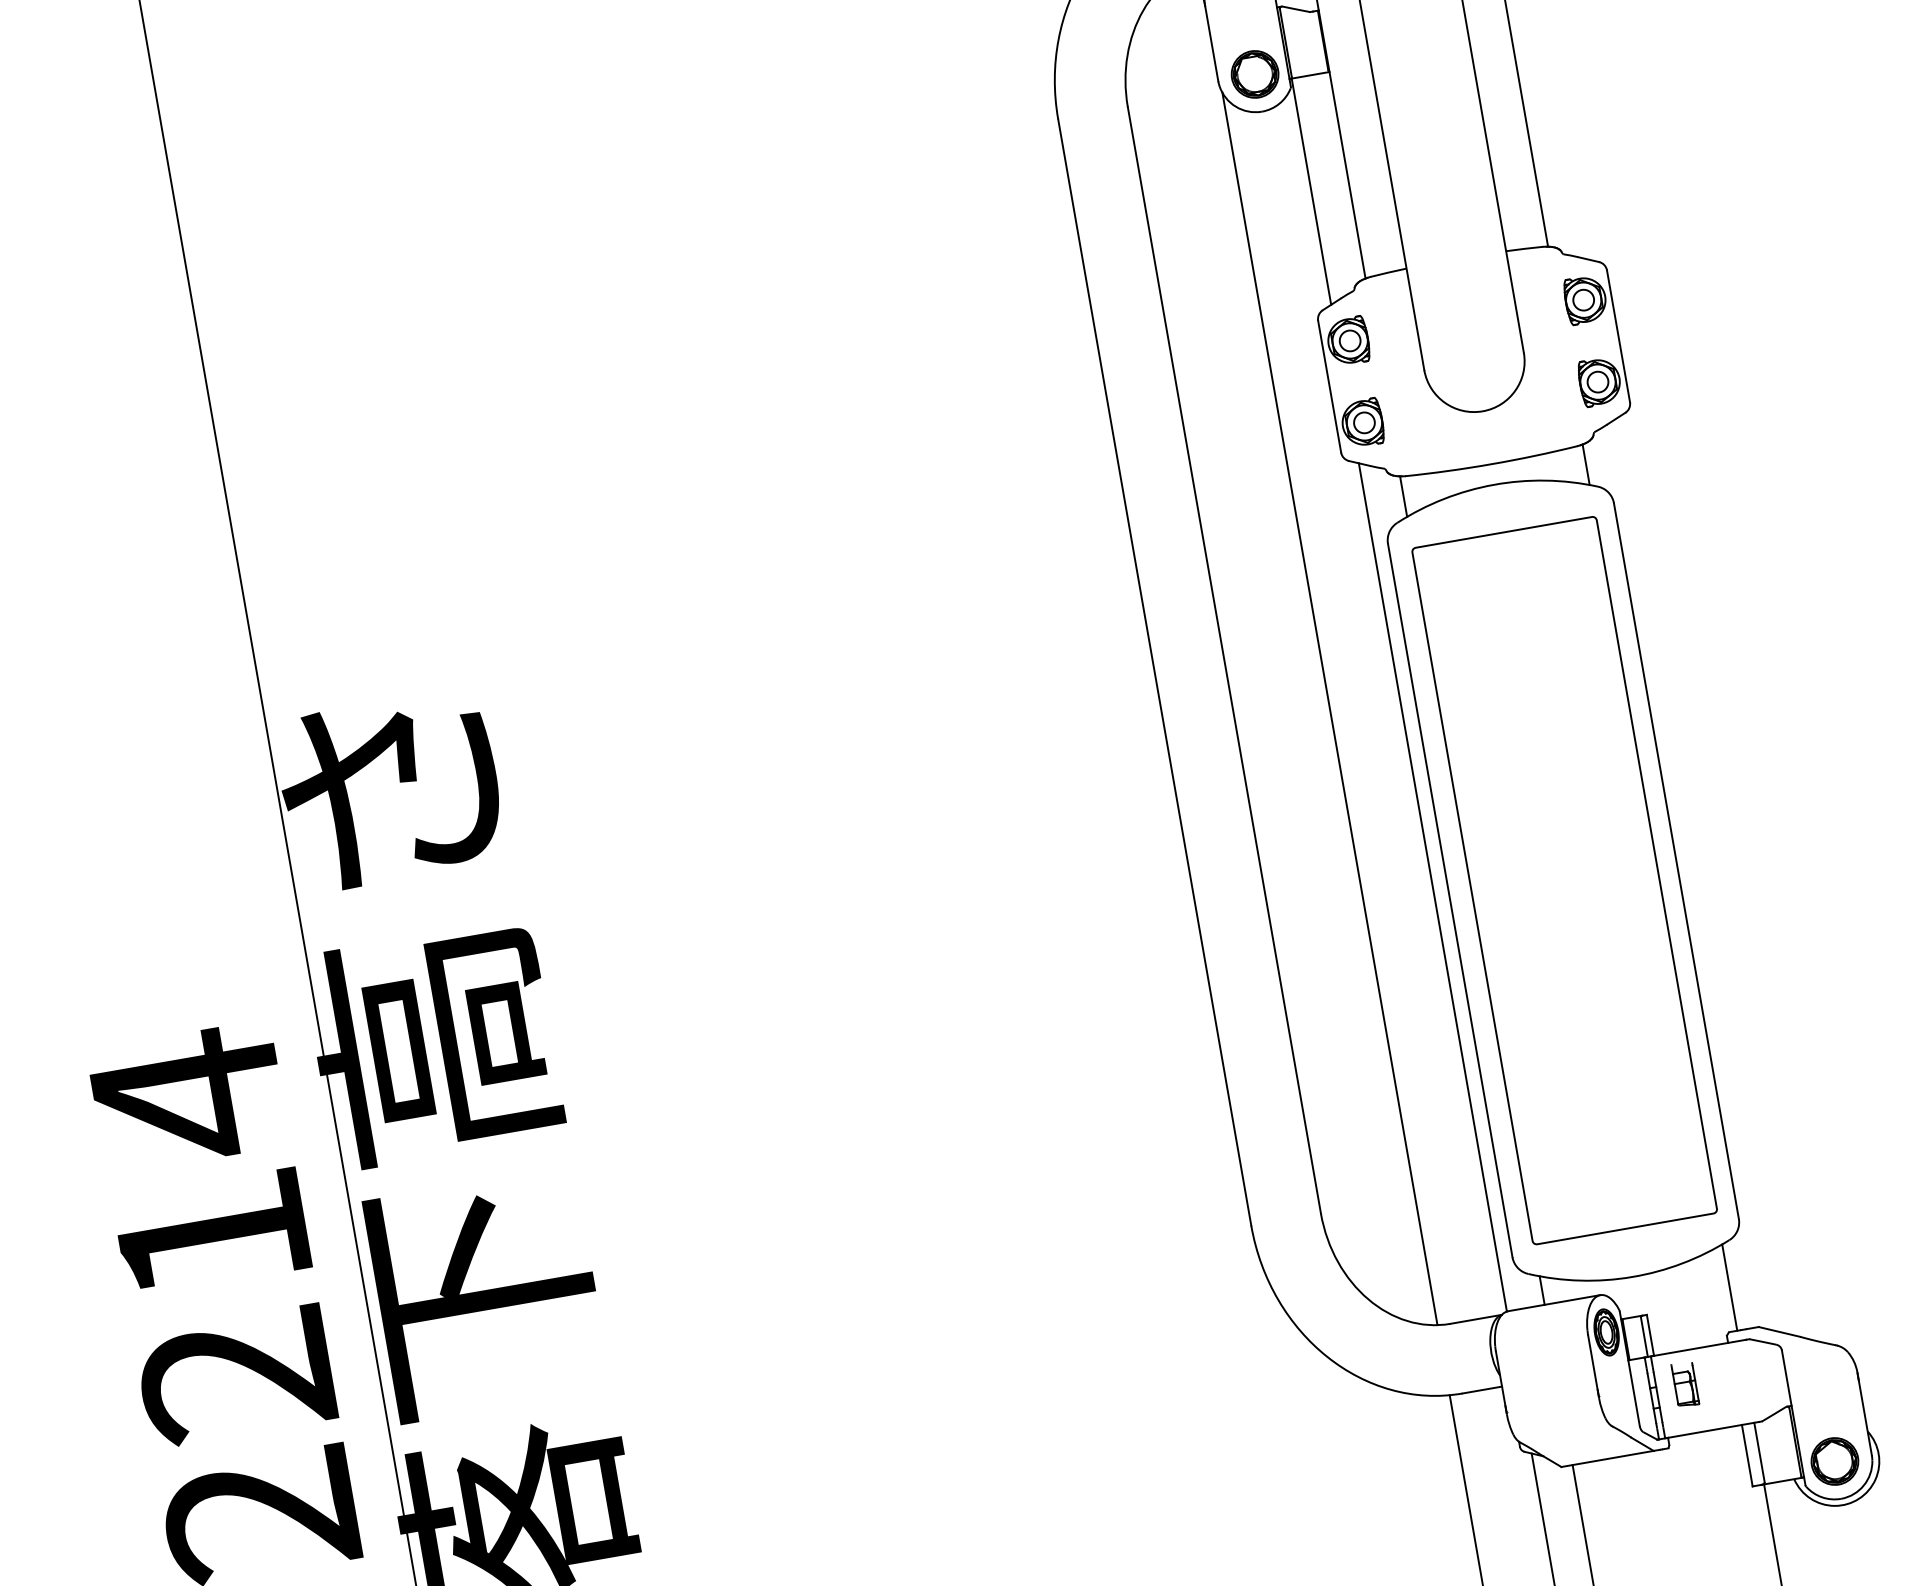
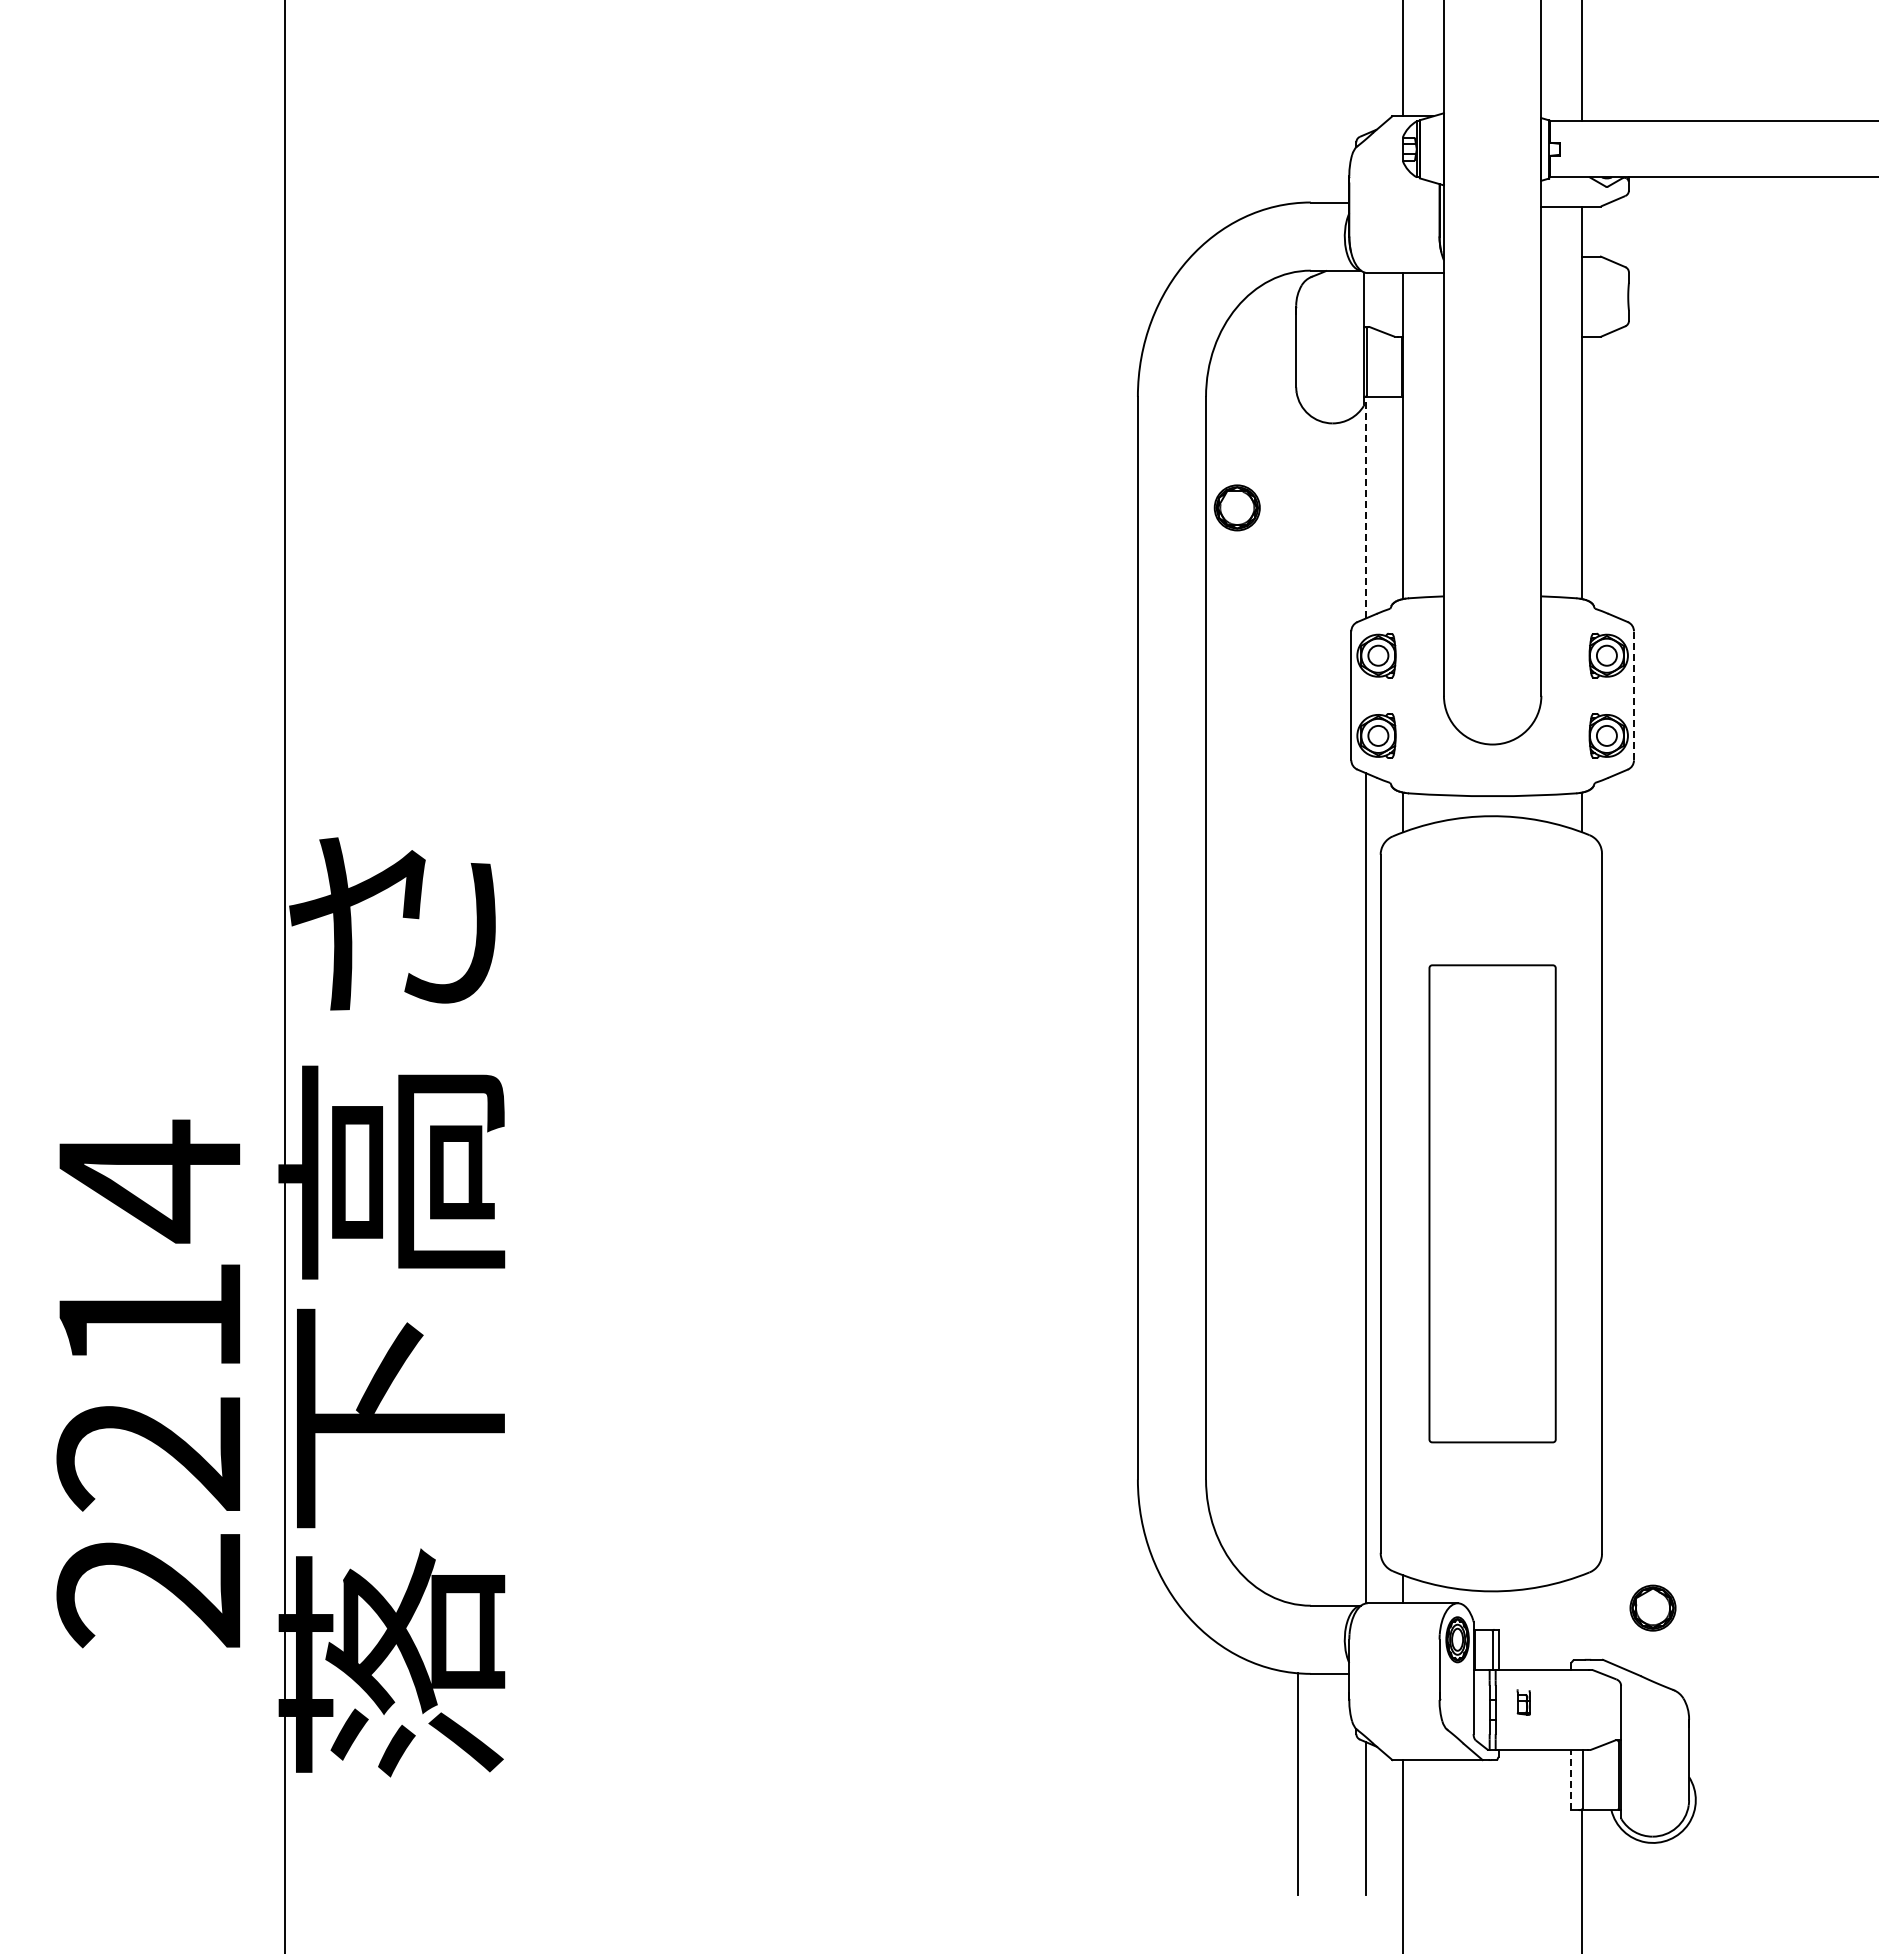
part: (1254, 74) -> (1236, 507), moved
line: (1311, 191) -> (1366, 507), solid -> dashed
line: (1617, 336) -> (1633, 695), solid -> dashed
line: (1330, 708) -> (1298, 1001), removed
part: (1564, 880) -> (1492, 1203), size x0.7
line: (1729, 1287) -> (1581, 1617), removed
part: (1685, 1384) -> (1523, 1702), size x0.6
line: (1746, 1455) -> (1570, 1779), solid -> dashed
part: (1834, 1460) -> (1652, 1607), moved

